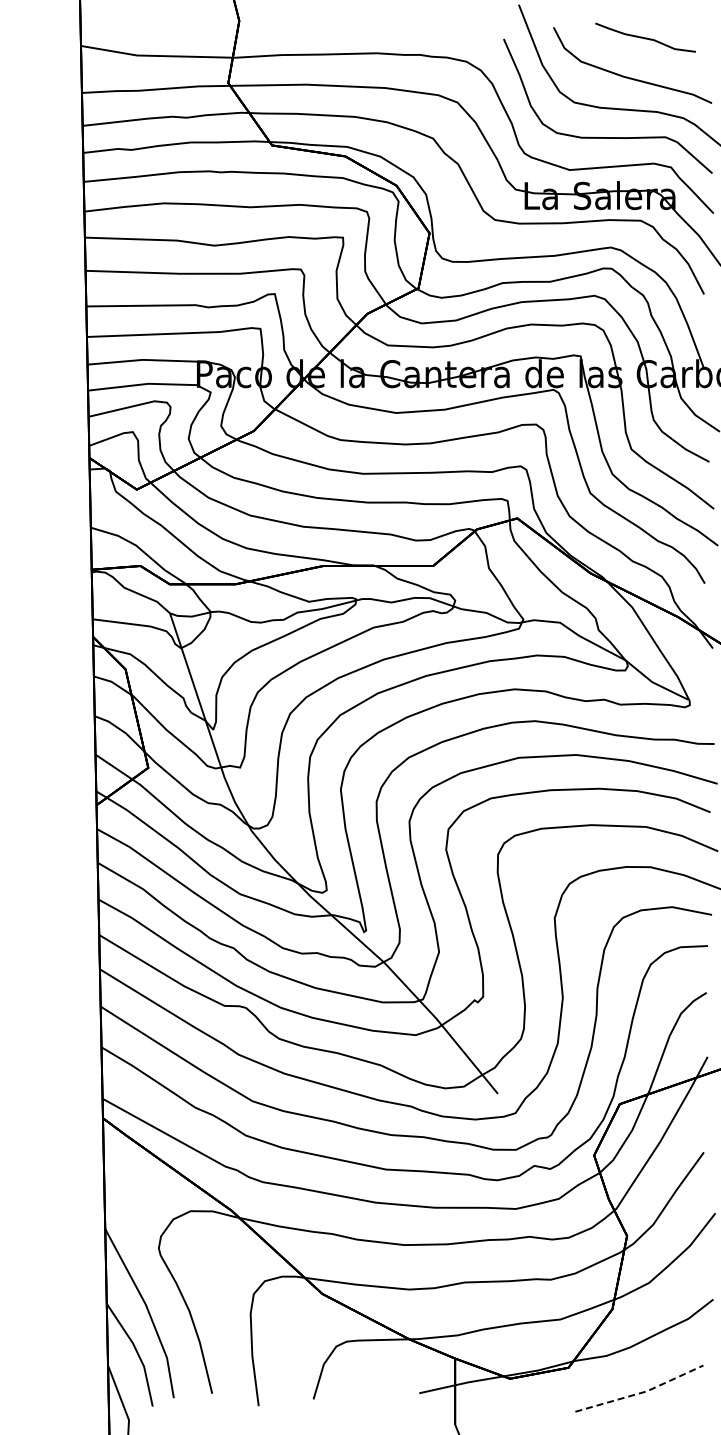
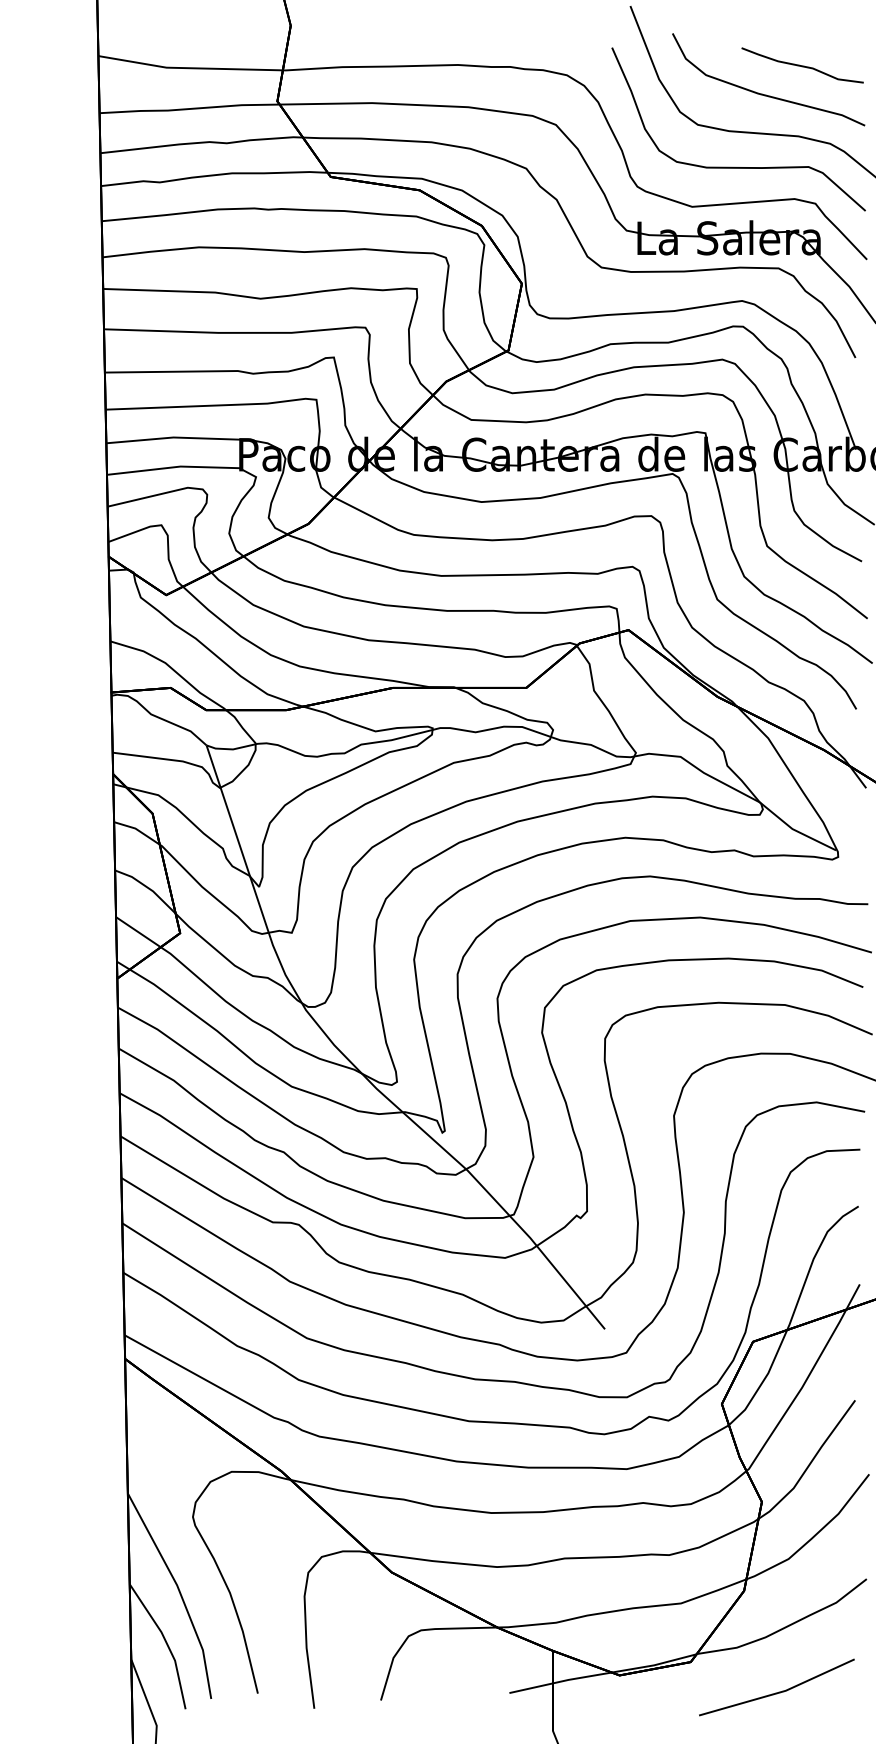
curve: (645, 37) -> (802, 65), moved
line: (642, 1392) -> (780, 1692), dashed -> solid

